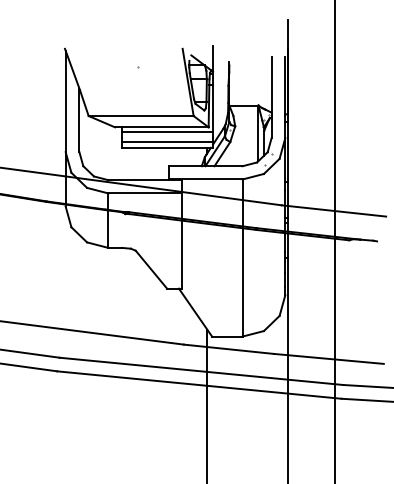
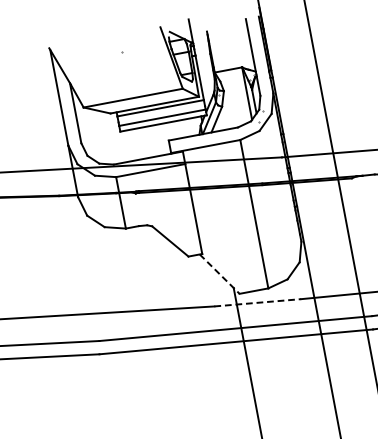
line: (195, 313) -> (219, 274), solid -> dashed
line: (229, 349) -> (258, 302), solid -> dashed

